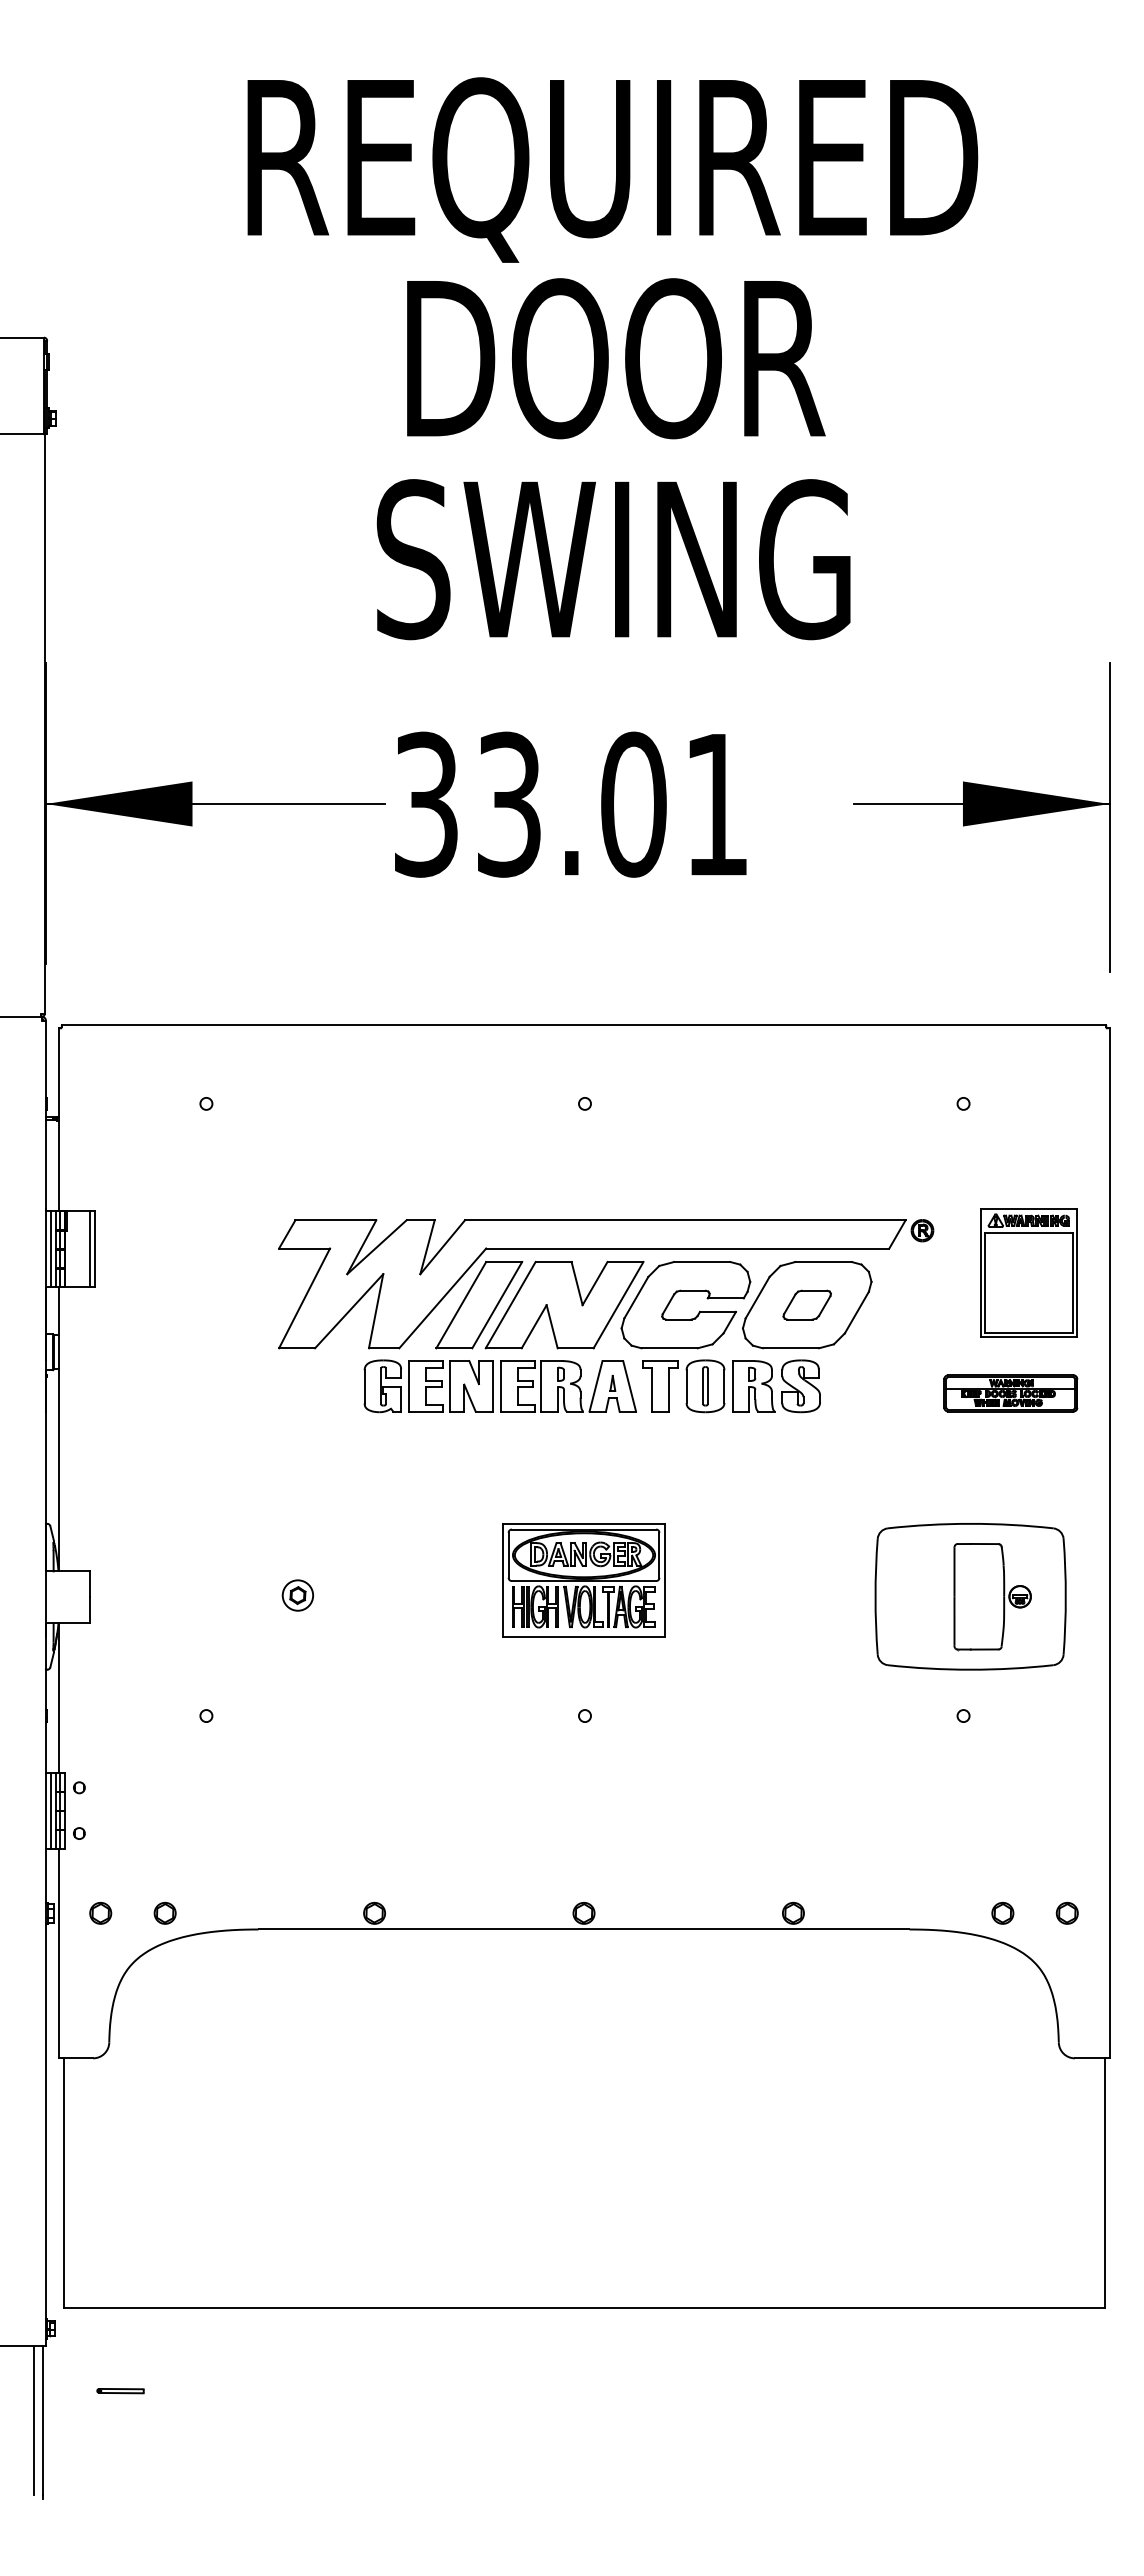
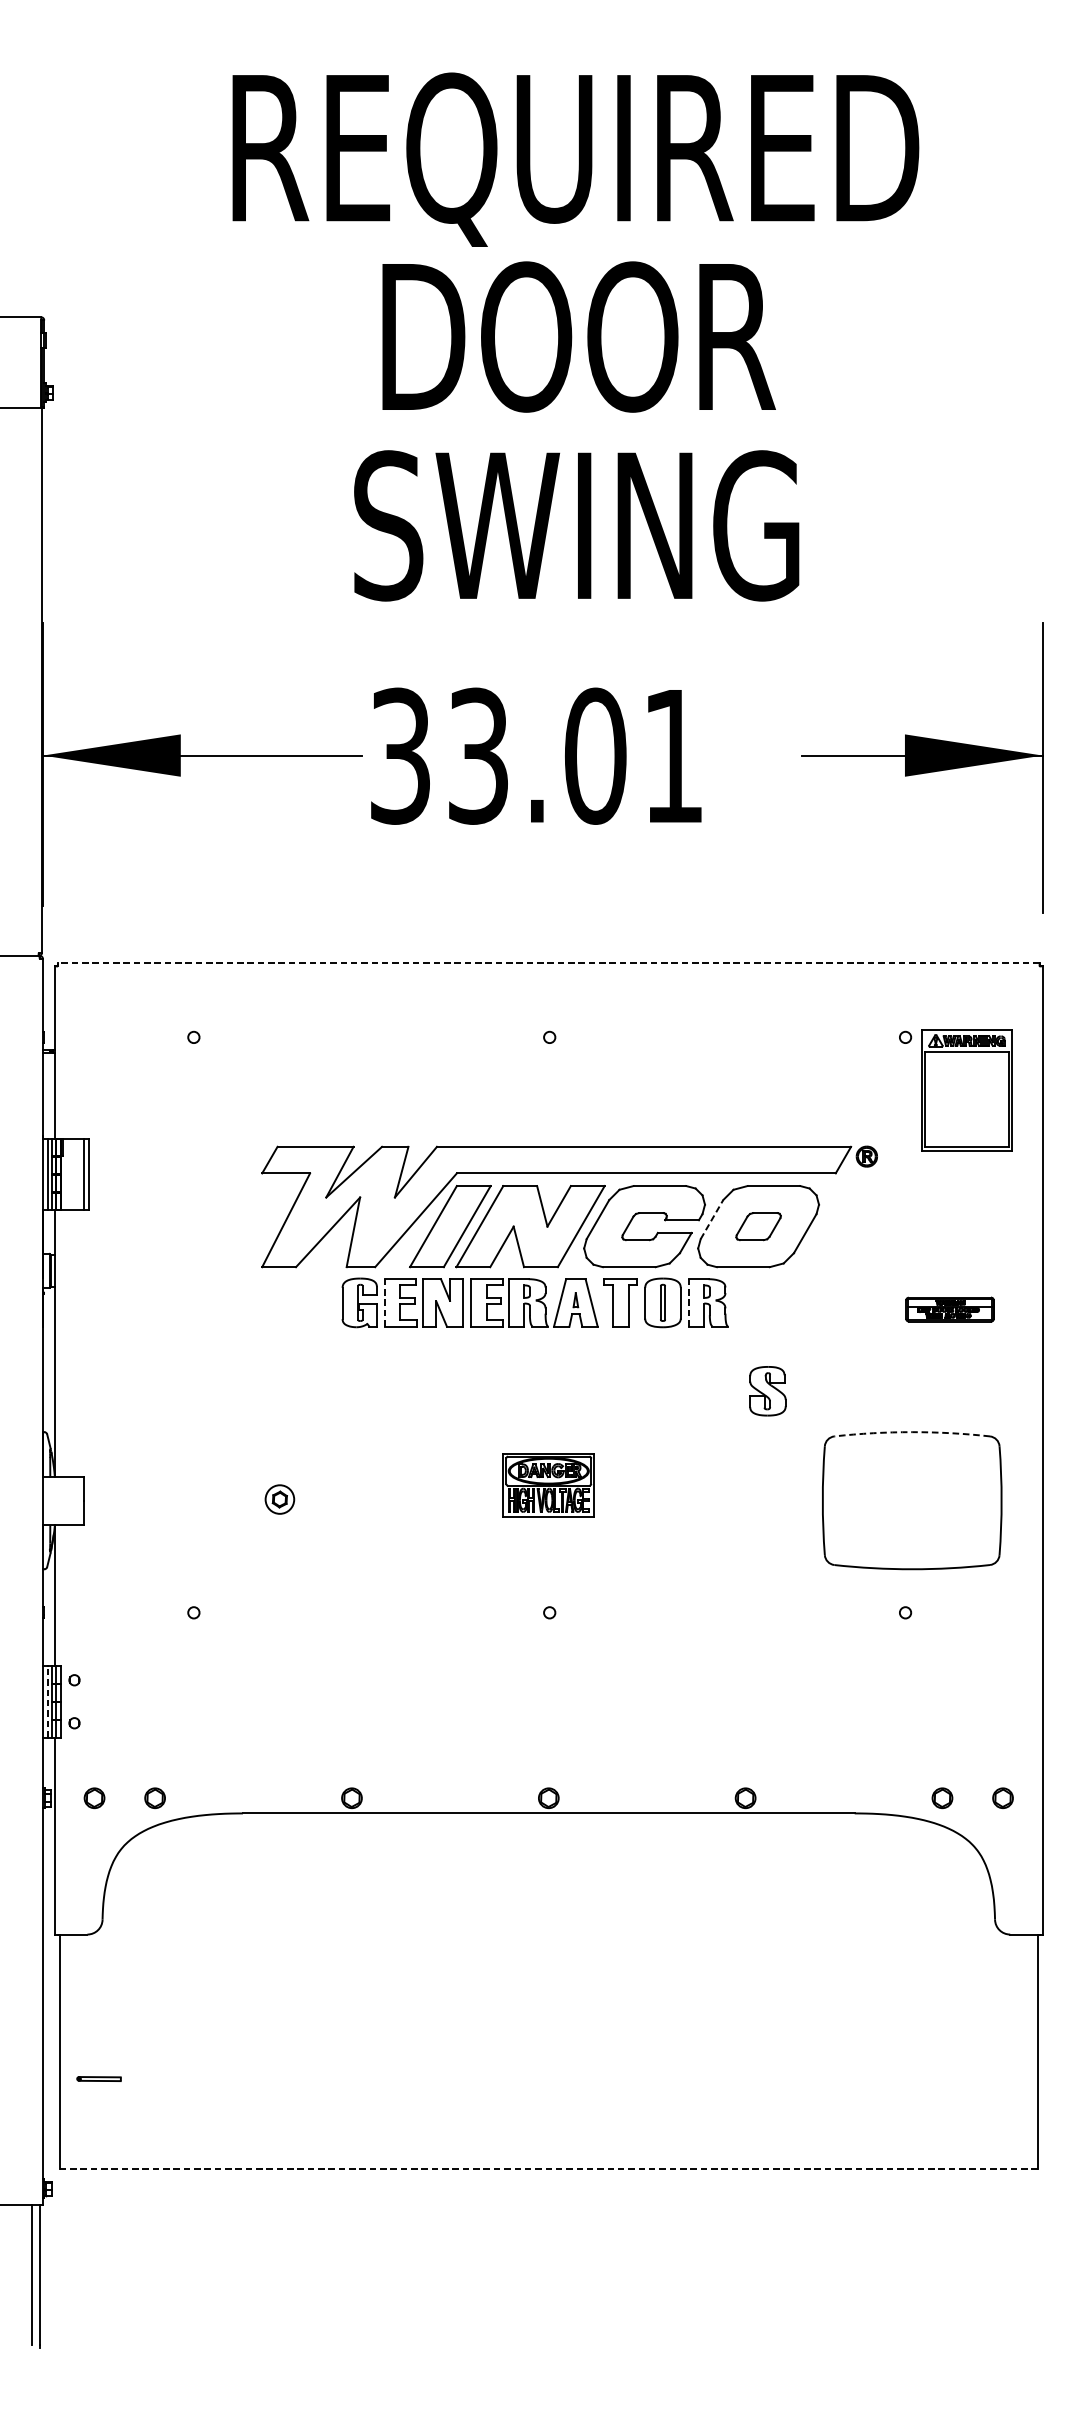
line: (583, 1024) -> (548, 962), solid -> dashed
part: (1028, 1272) -> (966, 1089), moved
line: (757, 1297) -> (711, 1219), solid -> dashed
line: (409, 1385) -> (384, 1302), solid -> dashed
line: (732, 1385) -> (688, 1302), solid -> dashed
part: (800, 1386) -> (767, 1391), moved
part: (1010, 1393) -> (949, 1309), size x0.7
arc: (970, 1523) -> (912, 1431), solid -> dashed
part: (583, 1580) -> (548, 1485), size x0.6
part: (992, 1597) -> (932, 1501), removed
line: (51, 1810) -> (48, 1701), solid -> dashed
line: (584, 2308) -> (549, 2169), solid -> dashed
part: (120, 2391) -> (99, 2079), moved

